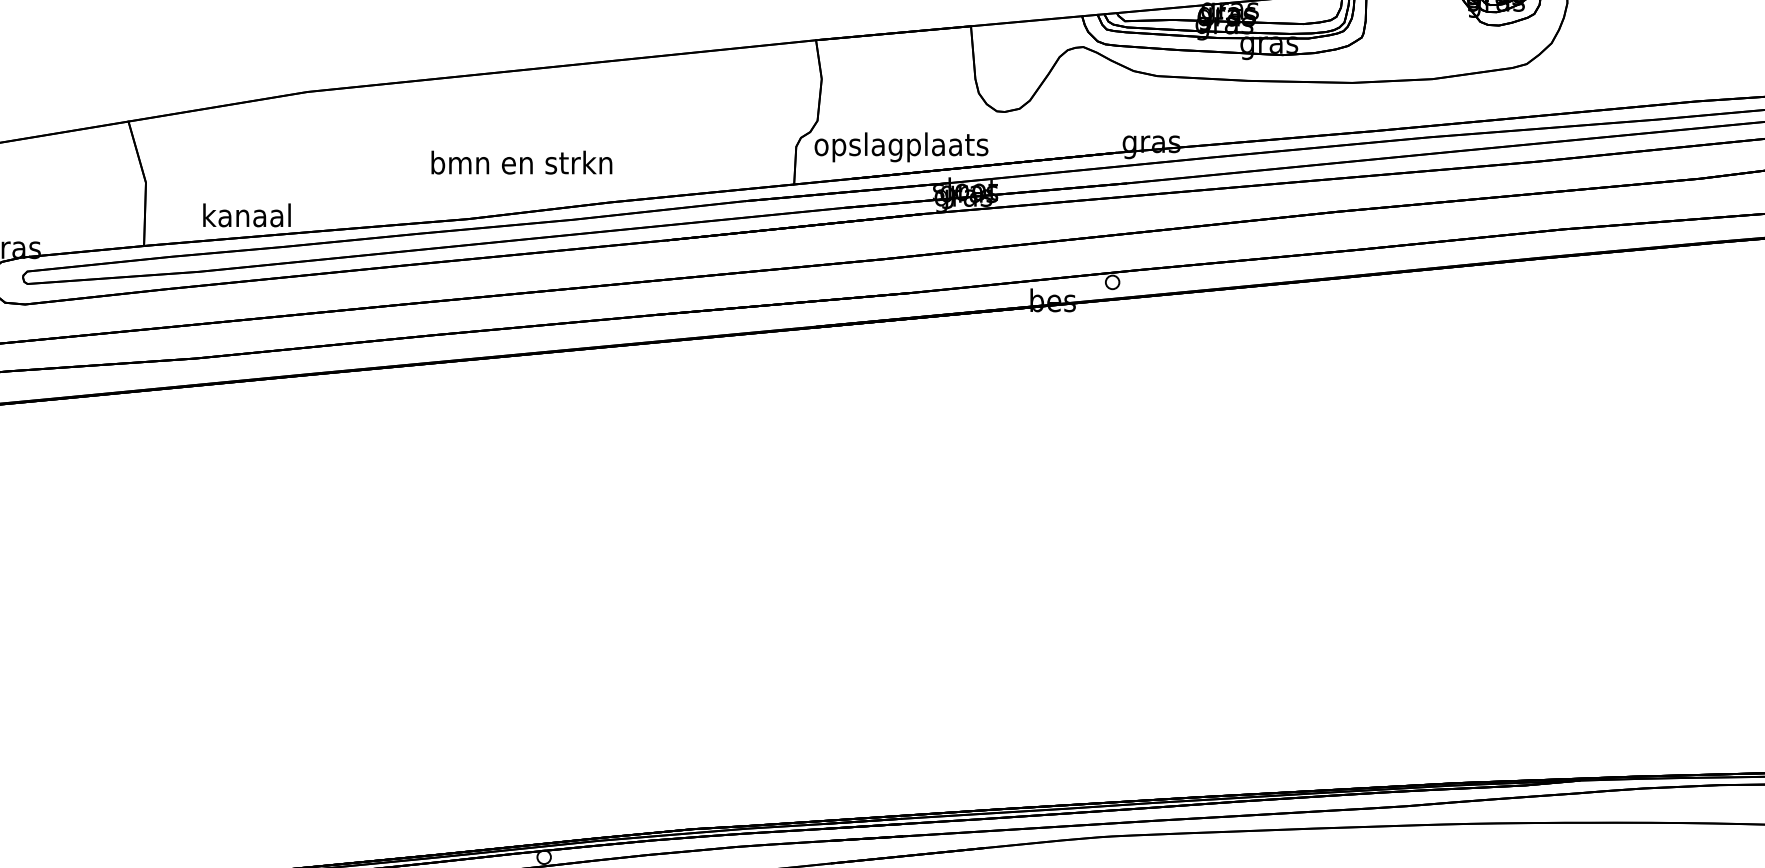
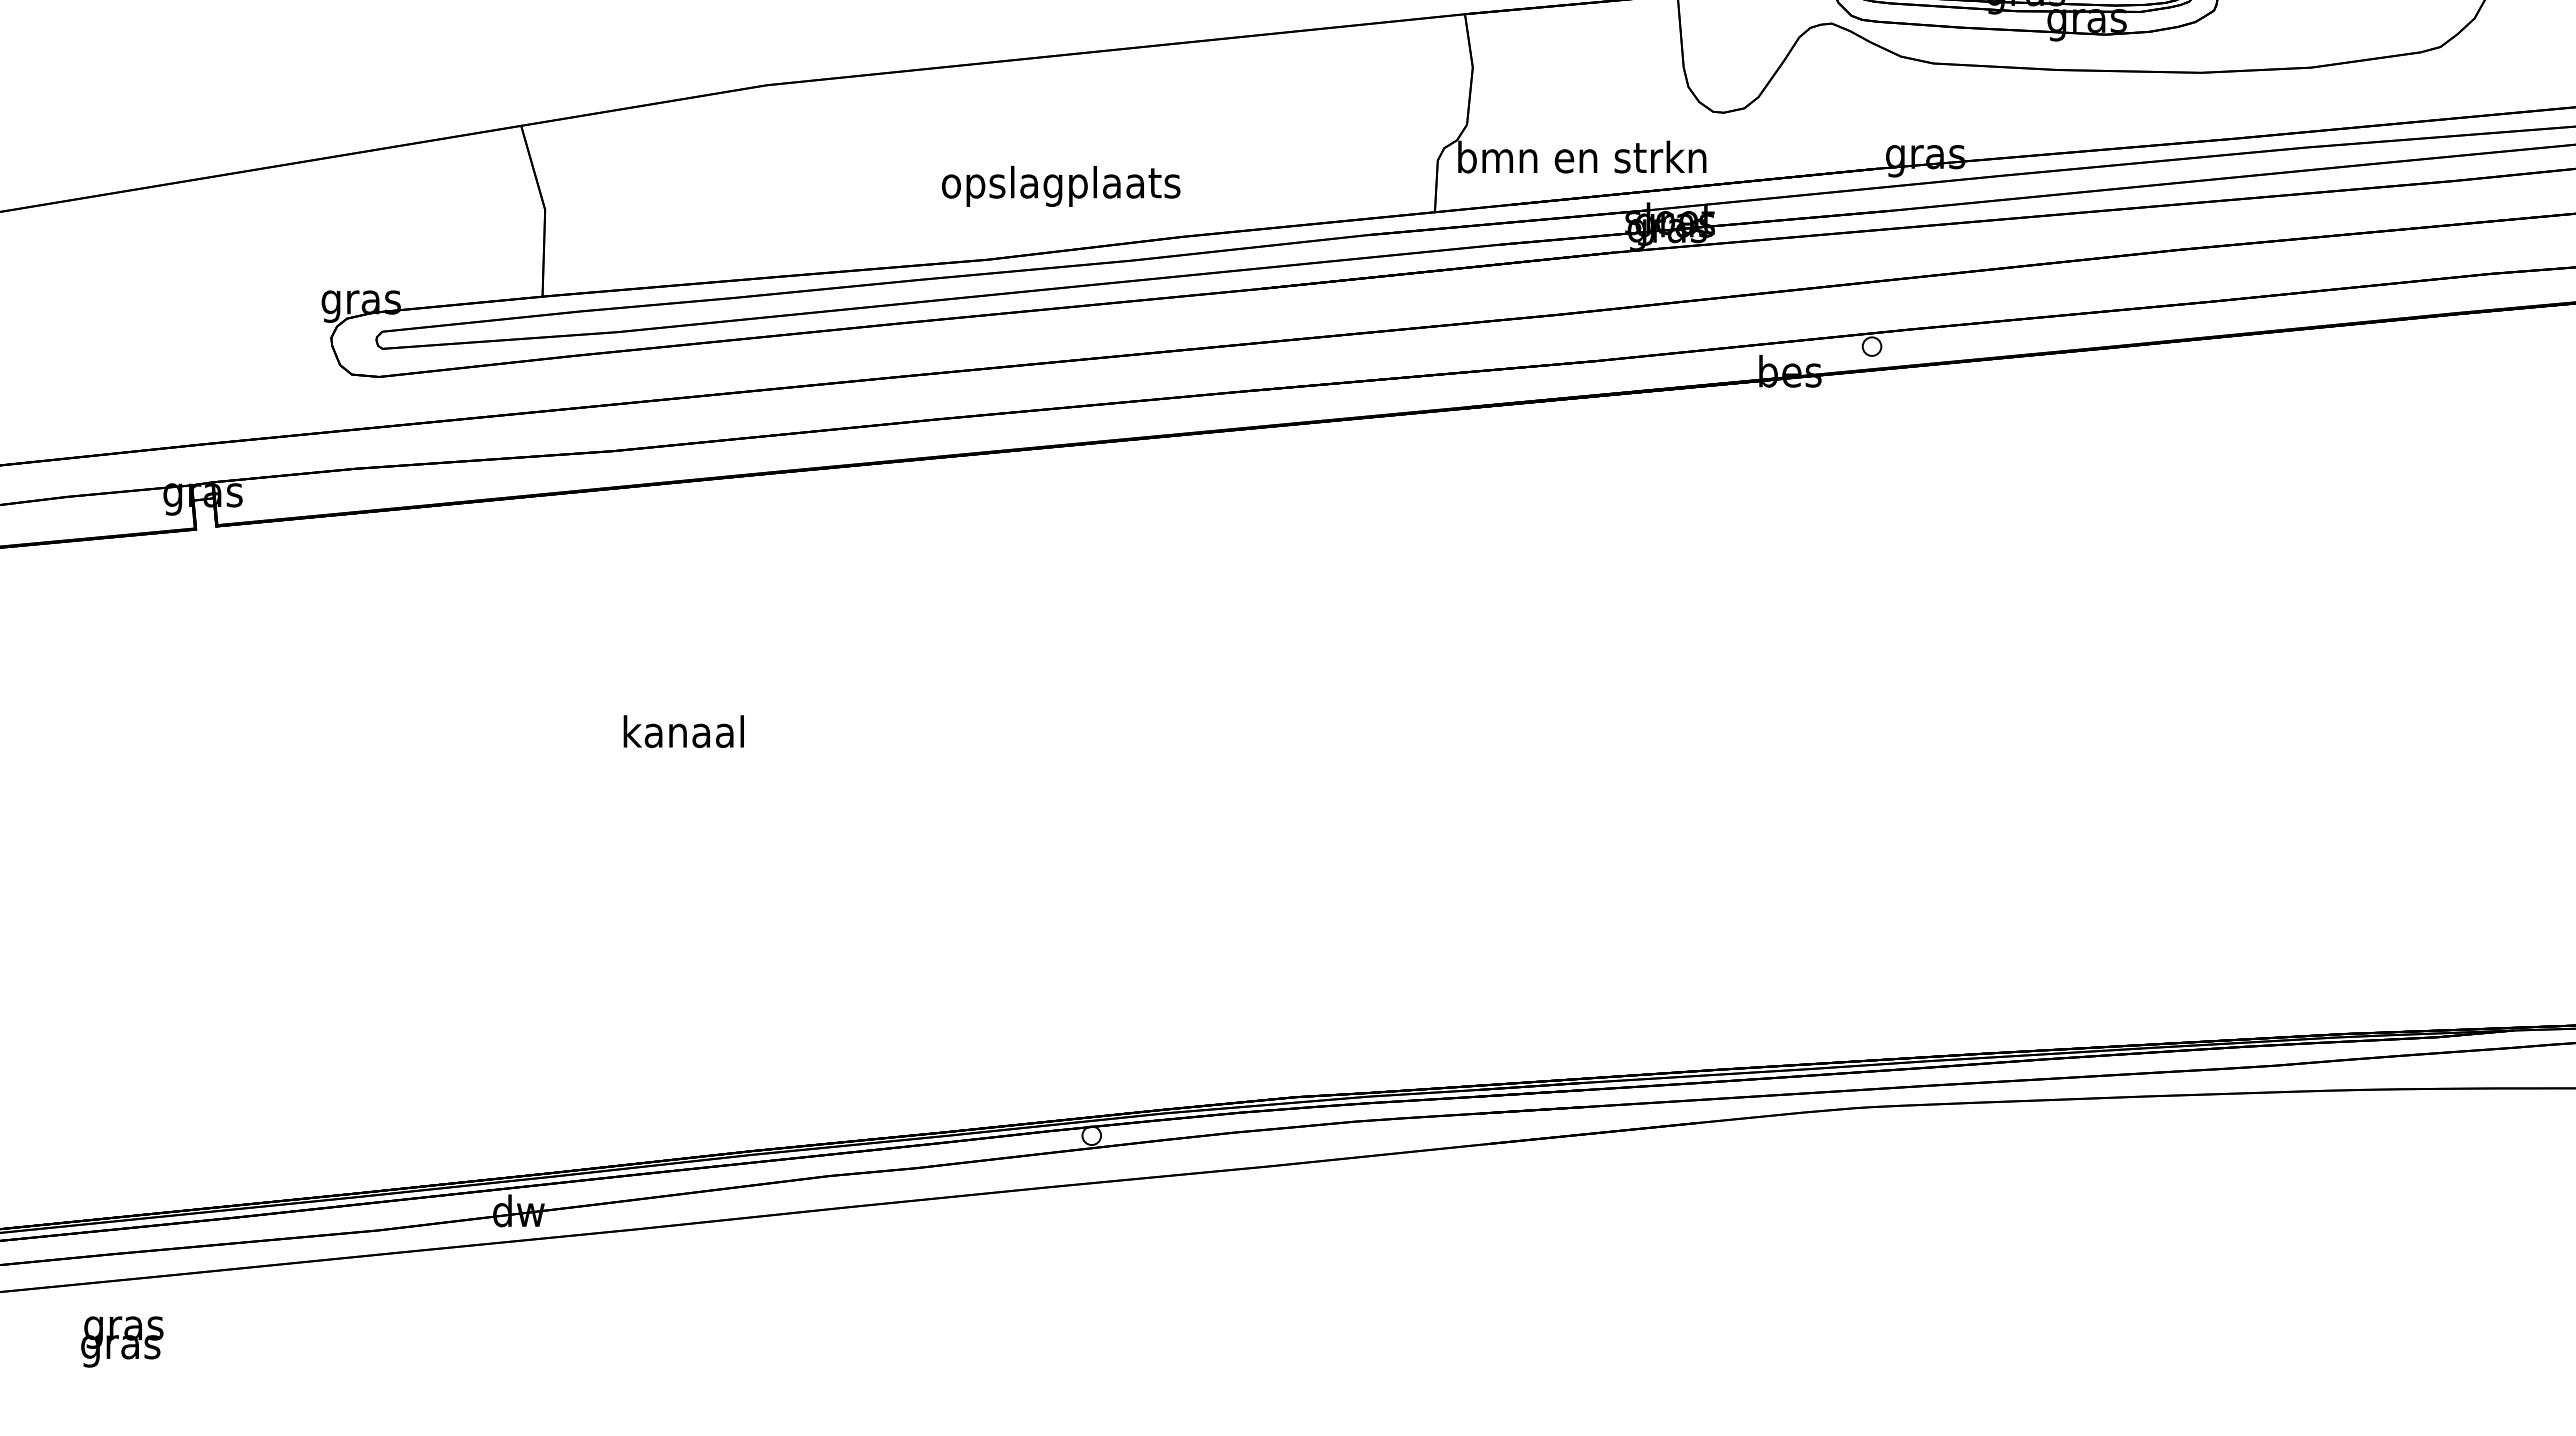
text: (901, 146) -> (1582, 160), opslagplaats -> bmn en strkn
text: (522, 165) -> (1061, 185), bmn en strkn -> opslagplaats
text: (246, 215) -> (683, 731), moved

